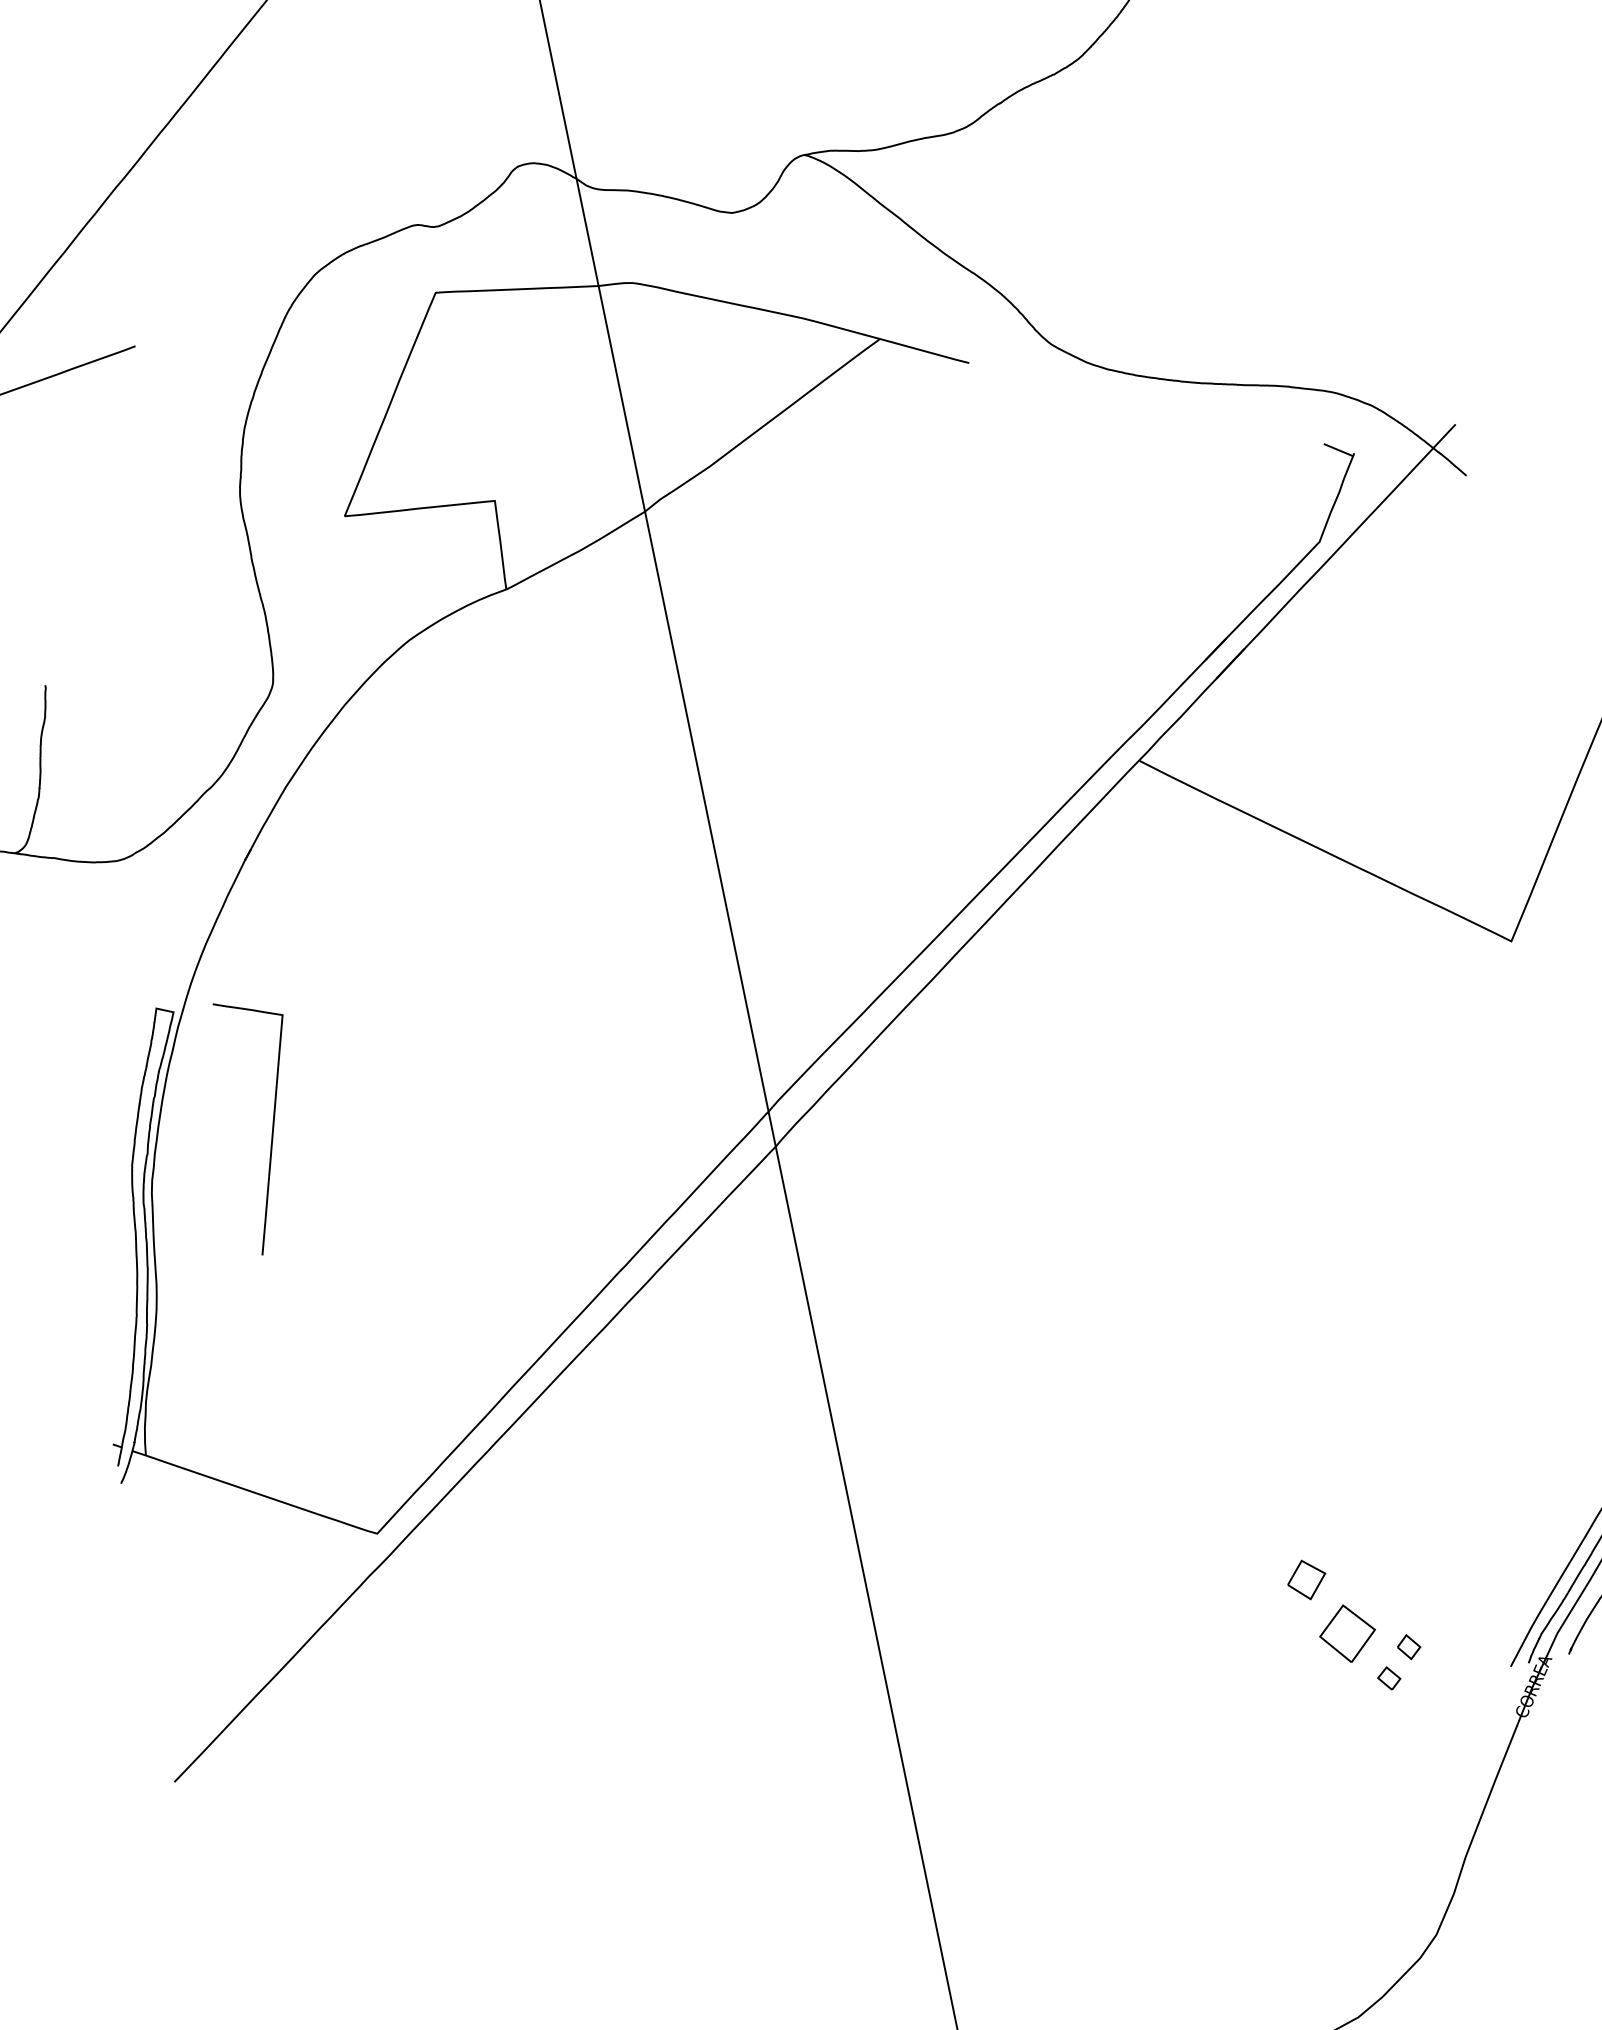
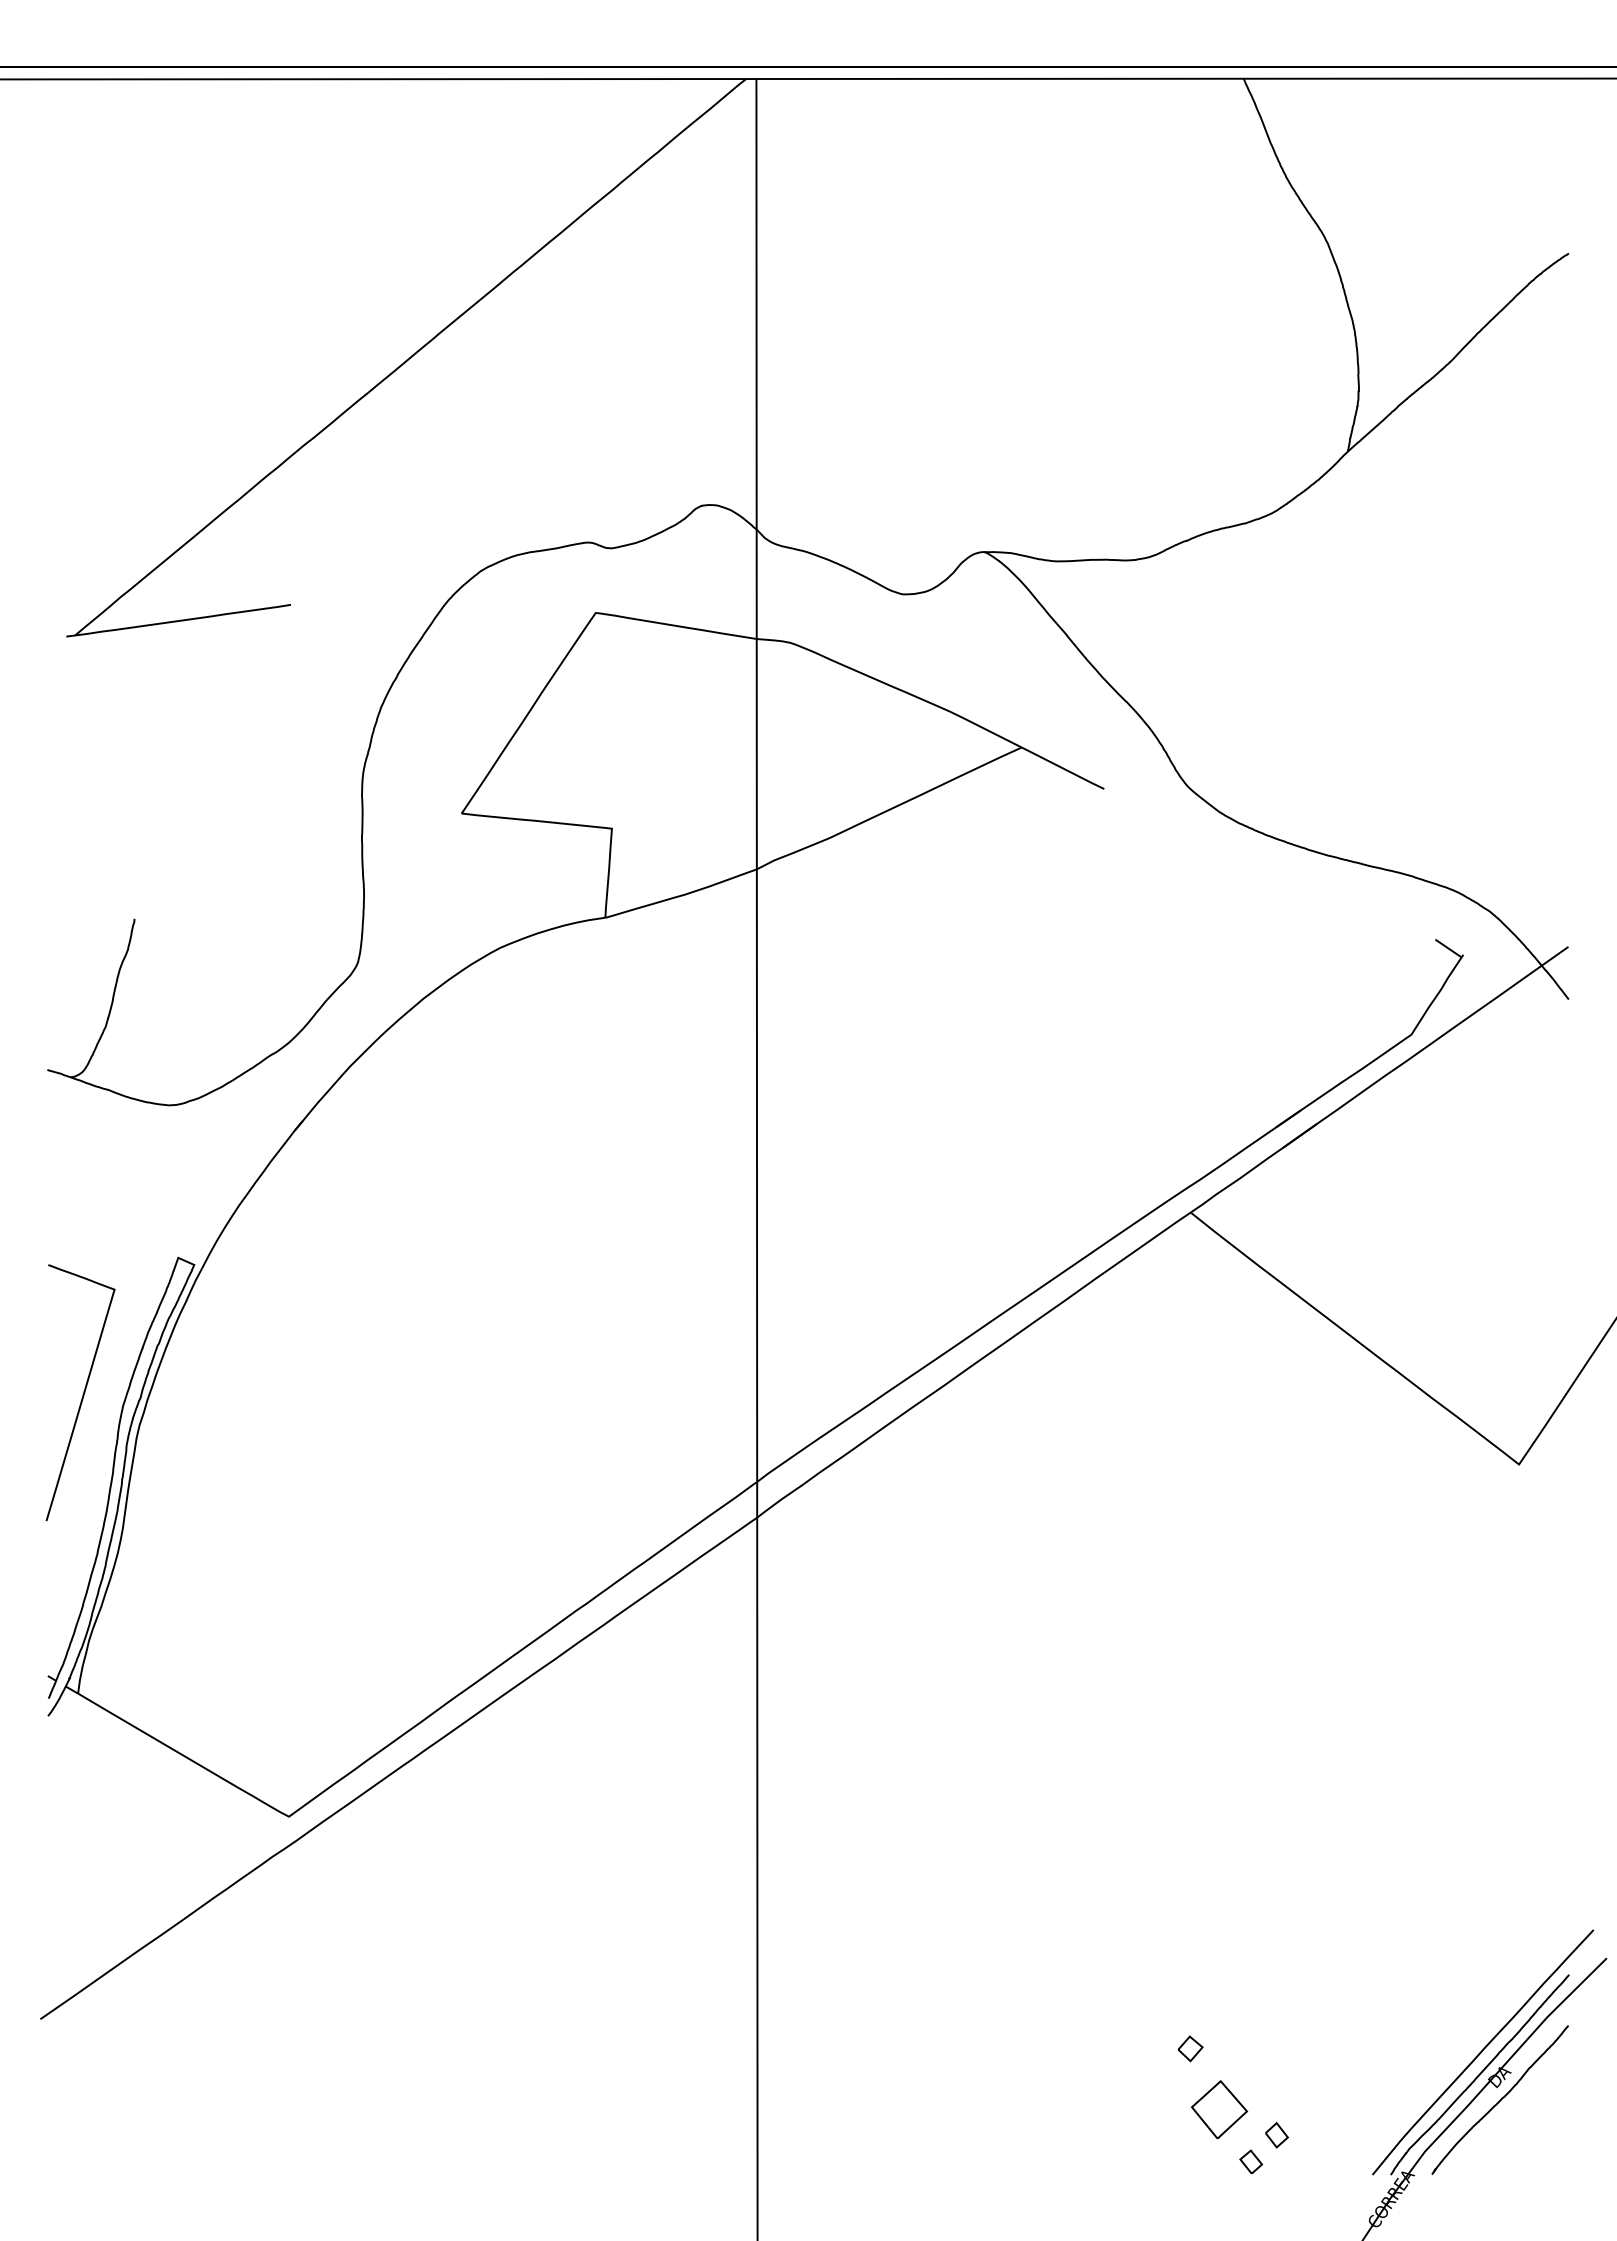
curve: (272, 1124) -> (82, 1394), moved
part: (1306, 1579) -> (1190, 2048), size x0.62

